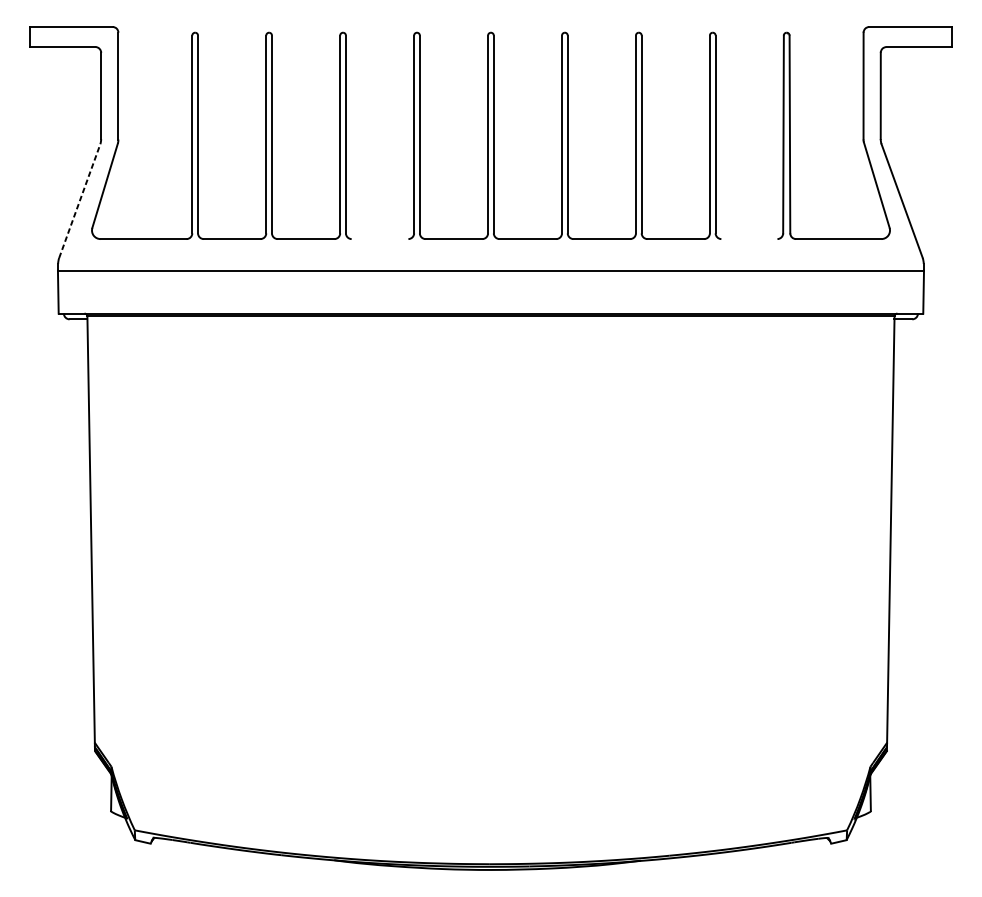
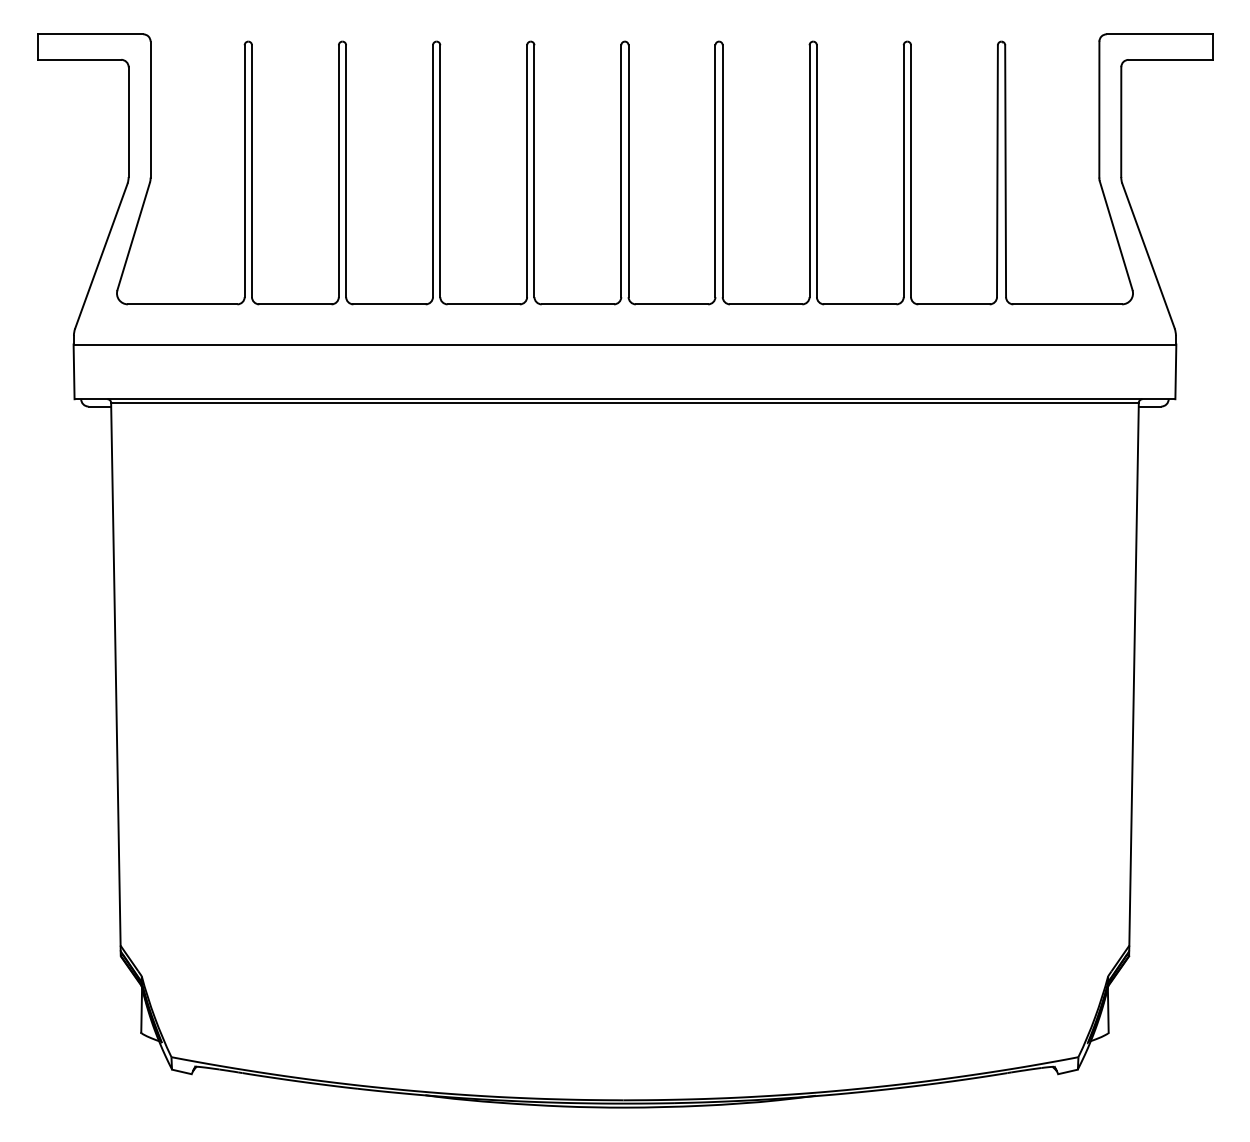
line: (79, 200) -> (101, 255), dashed -> solid
line: (379, 239) -> (483, 304), added
line: (749, 239) -> (953, 304), added

